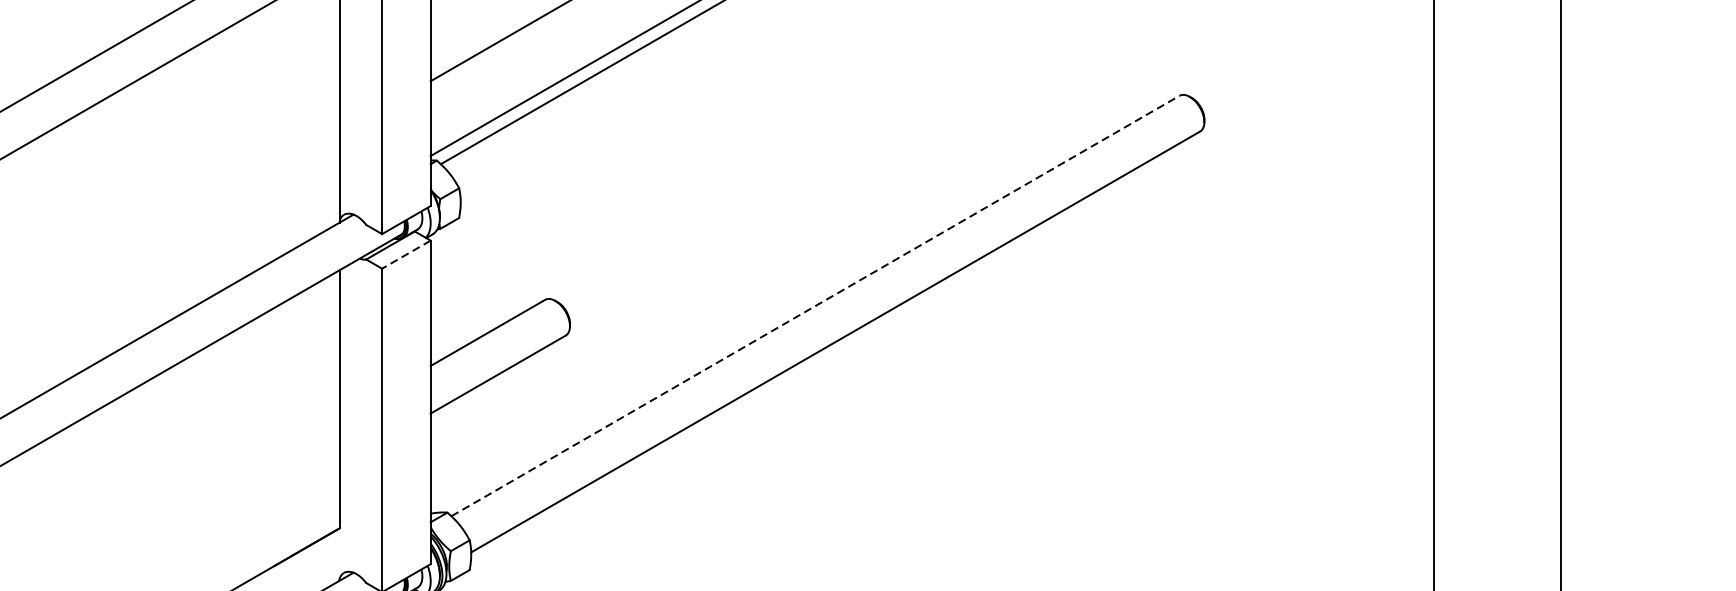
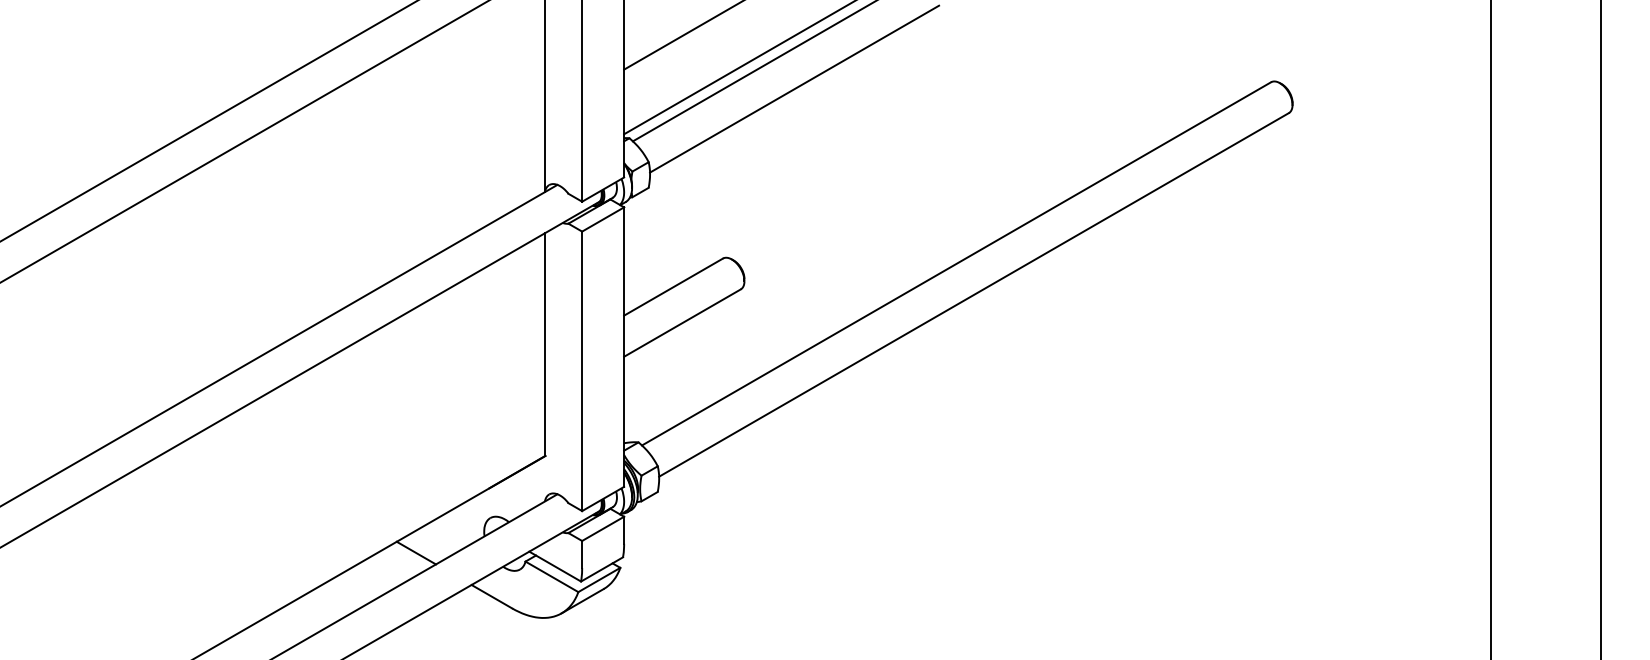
line: (627, 103) -> (794, 88), added
line: (405, 254) -> (602, 219), dashed -> solid
line: (815, 305) -> (956, 263), dashed -> solid

